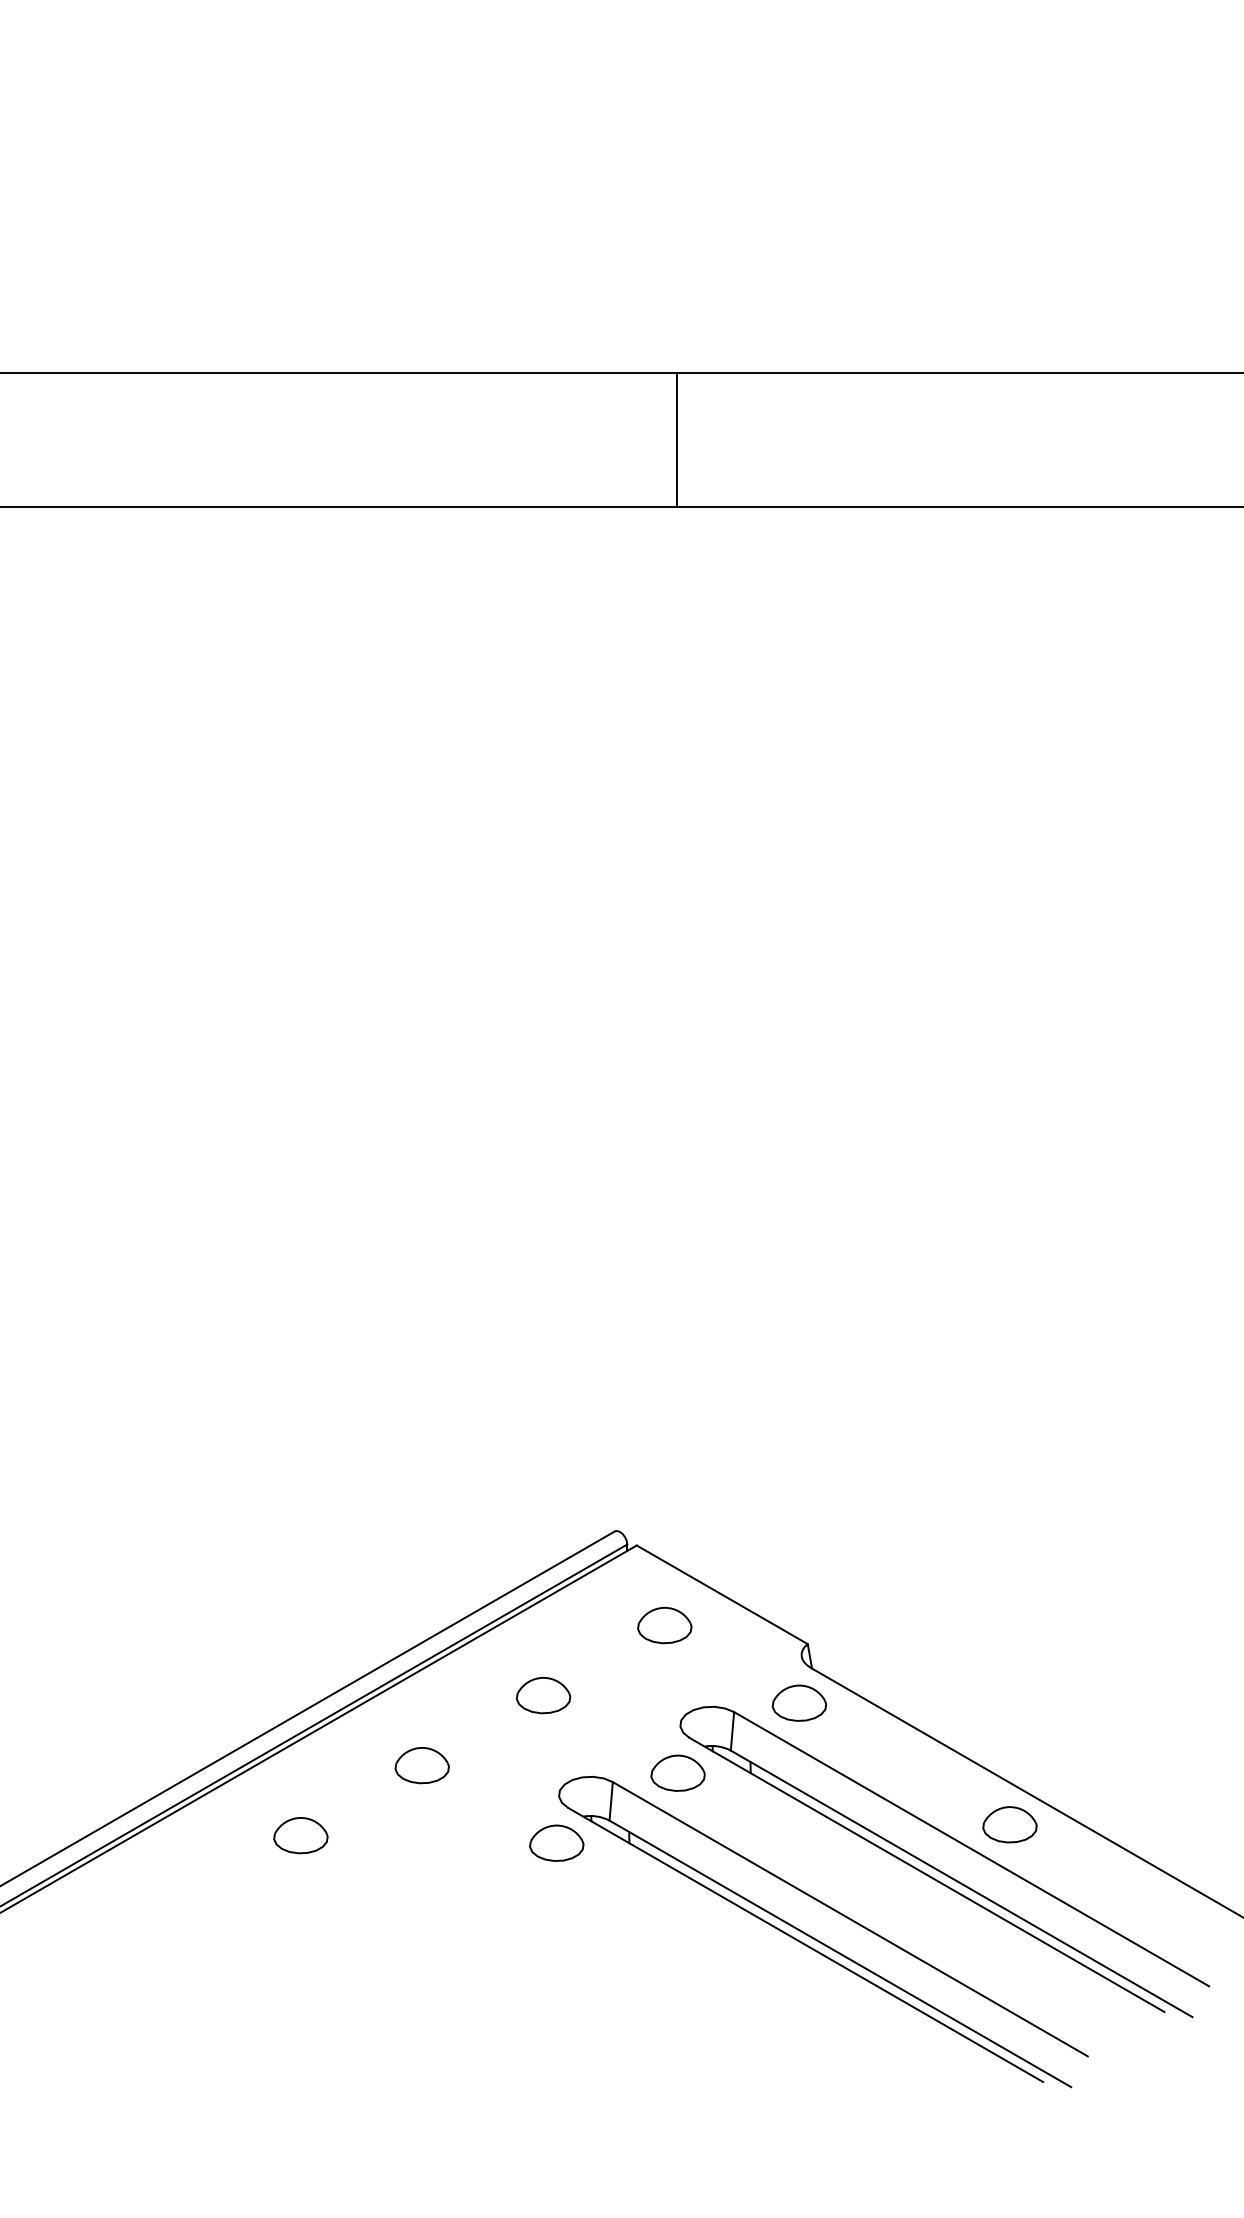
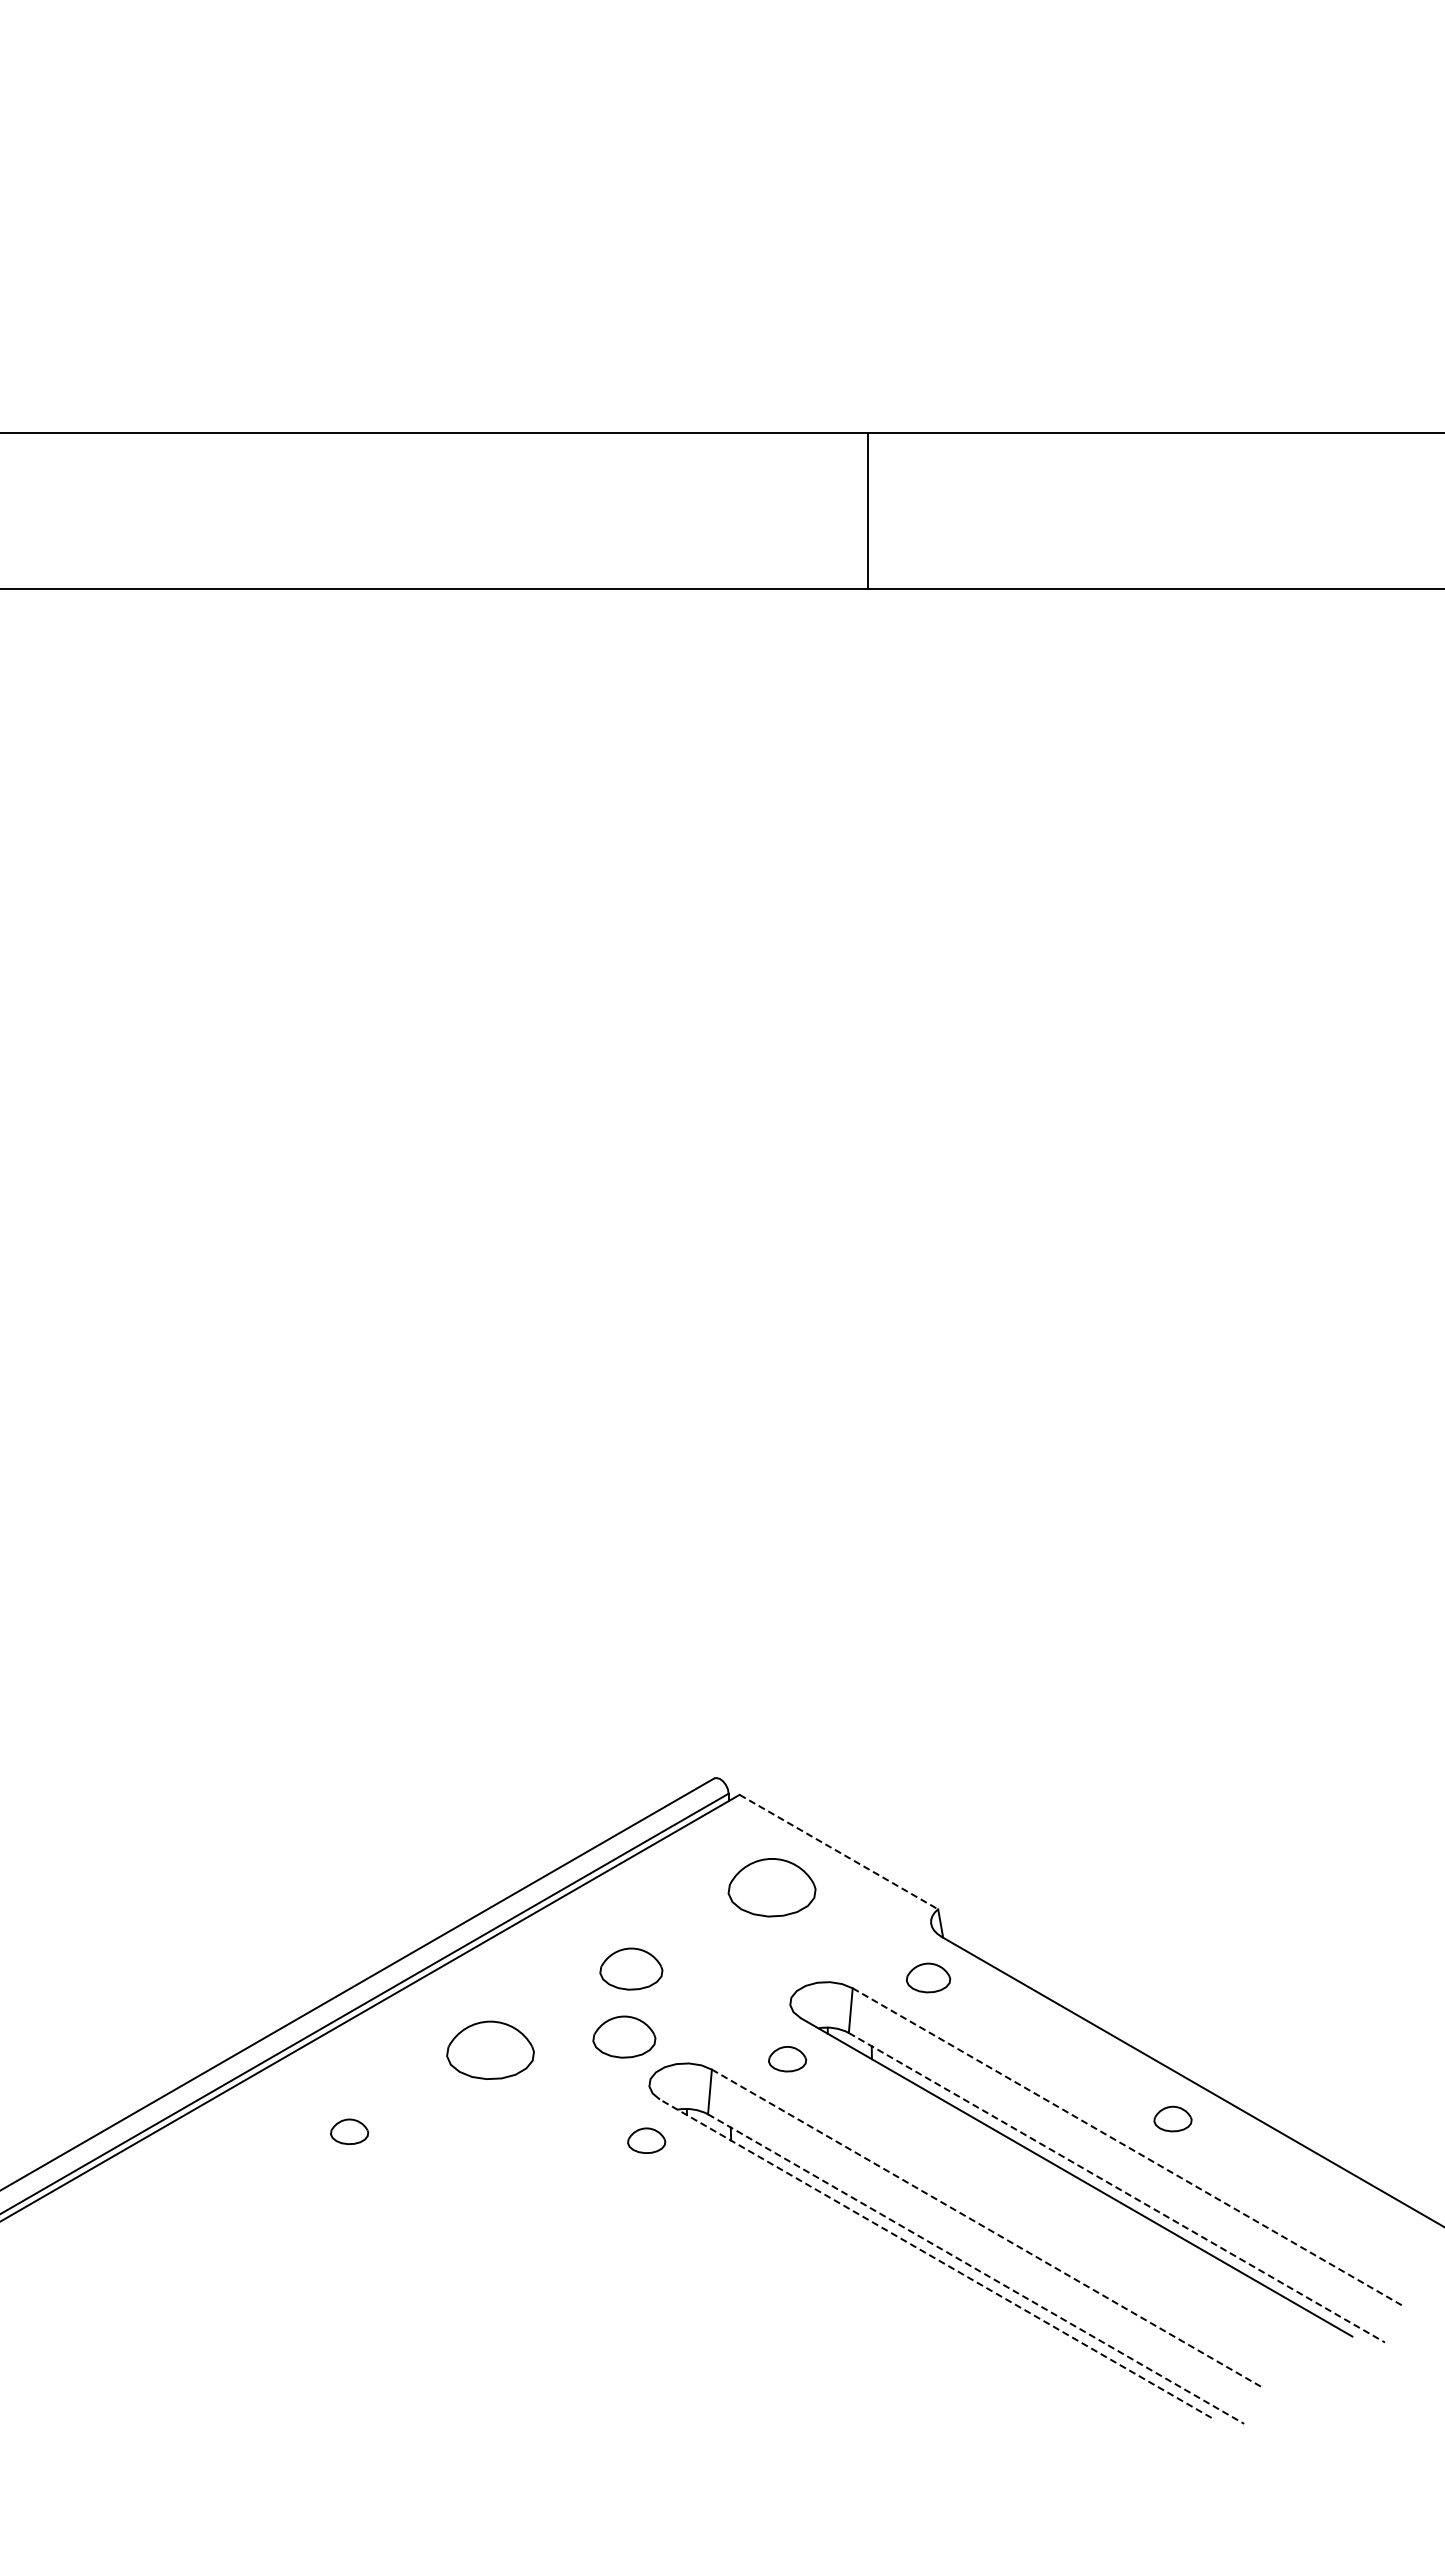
line: (677, 440) -> (867, 511), moved
line: (721, 1595) -> (838, 1852), solid -> dashed
part: (665, 1625) -> (772, 1887), size x1.4
part: (799, 1702) -> (928, 1977), size x0.7
part: (537, 1753) -> (624, 2036), added
part: (422, 1765) -> (490, 2050), size x1.4
part: (677, 1772) -> (787, 2058), size x0.6
part: (1009, 1824) -> (1172, 2118), size x0.6
part: (300, 1835) -> (349, 2131), size x0.6
part: (556, 1843) -> (646, 2140), size x0.6
line: (971, 1849) -> (1128, 2147), solid -> dashed
line: (961, 1883) -> (1116, 2187), solid -> dashed
line: (851, 1919) -> (988, 2229), solid -> dashed
line: (805, 1944) -> (935, 2258), solid -> dashed
line: (840, 1954) -> (976, 2269), solid -> dashed

